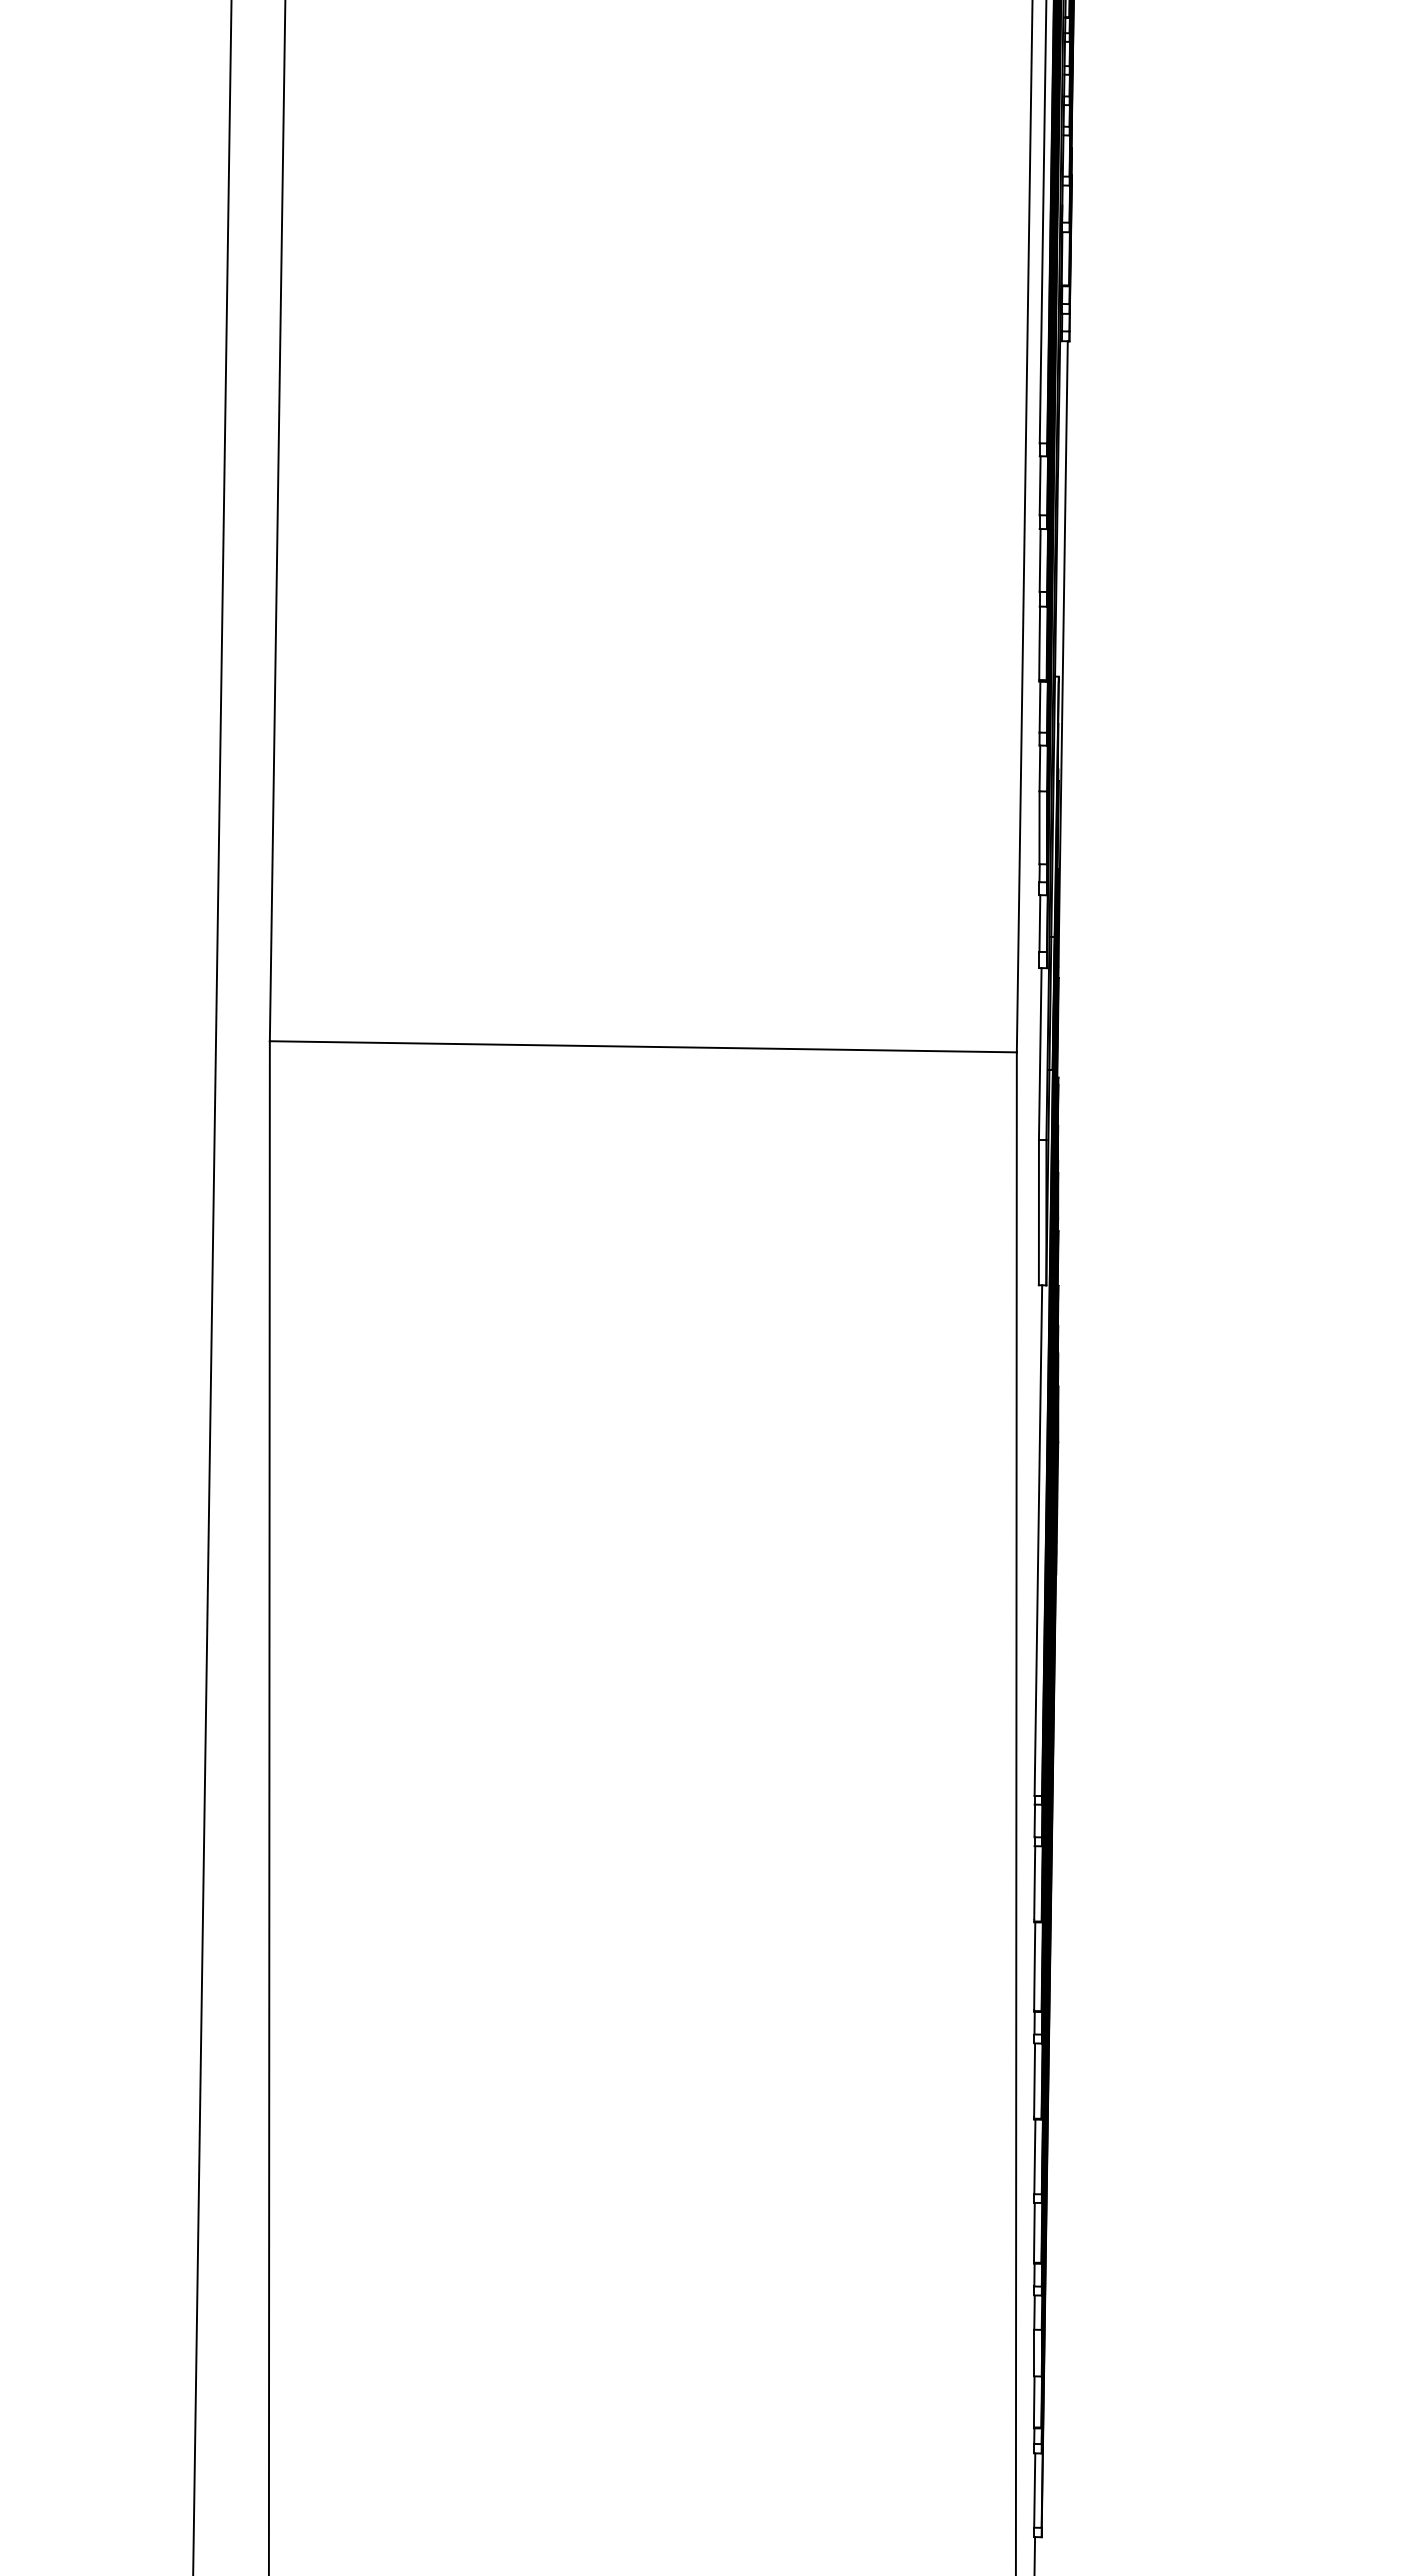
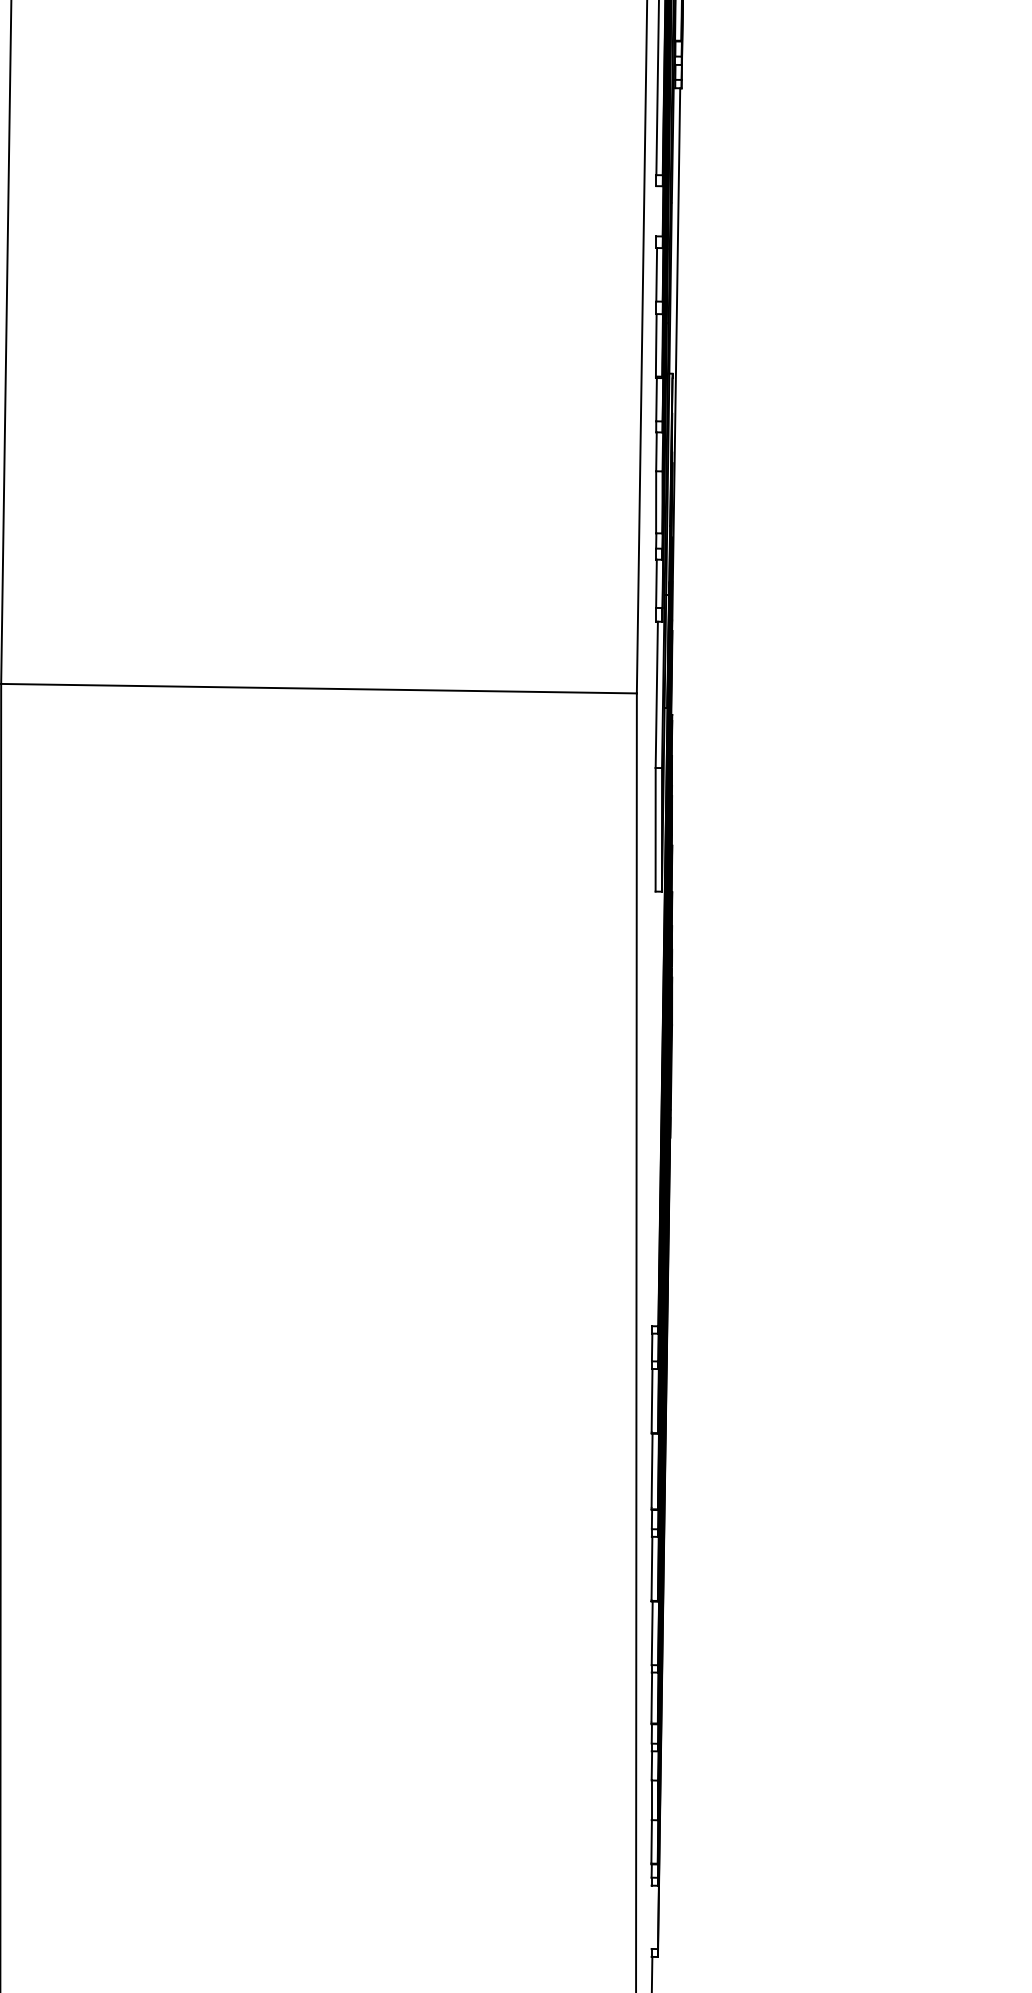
line: (1039, 485) -> (656, 211), removed
line: (1038, 1540) -> (655, 1108), removed
line: (1034, 2490) -> (651, 1917), removed

